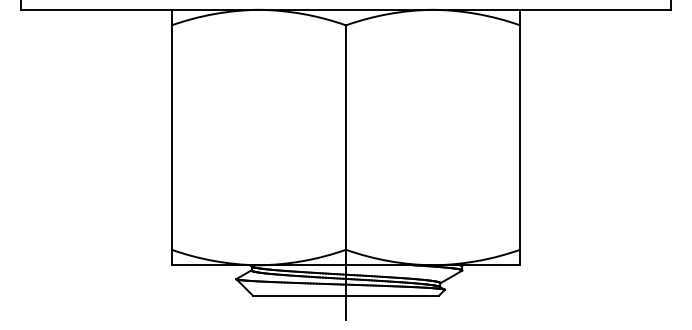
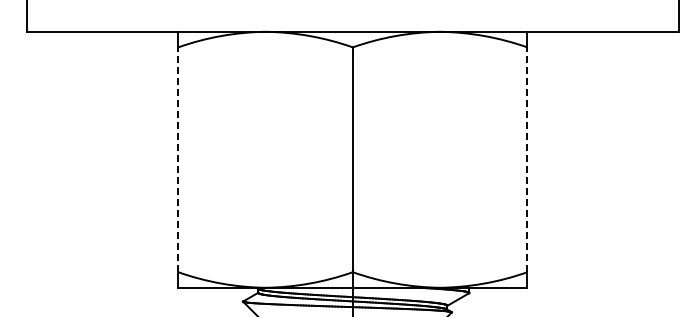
line: (171, 137) -> (178, 159), solid -> dashed
line: (520, 137) -> (527, 159), solid -> dashed

